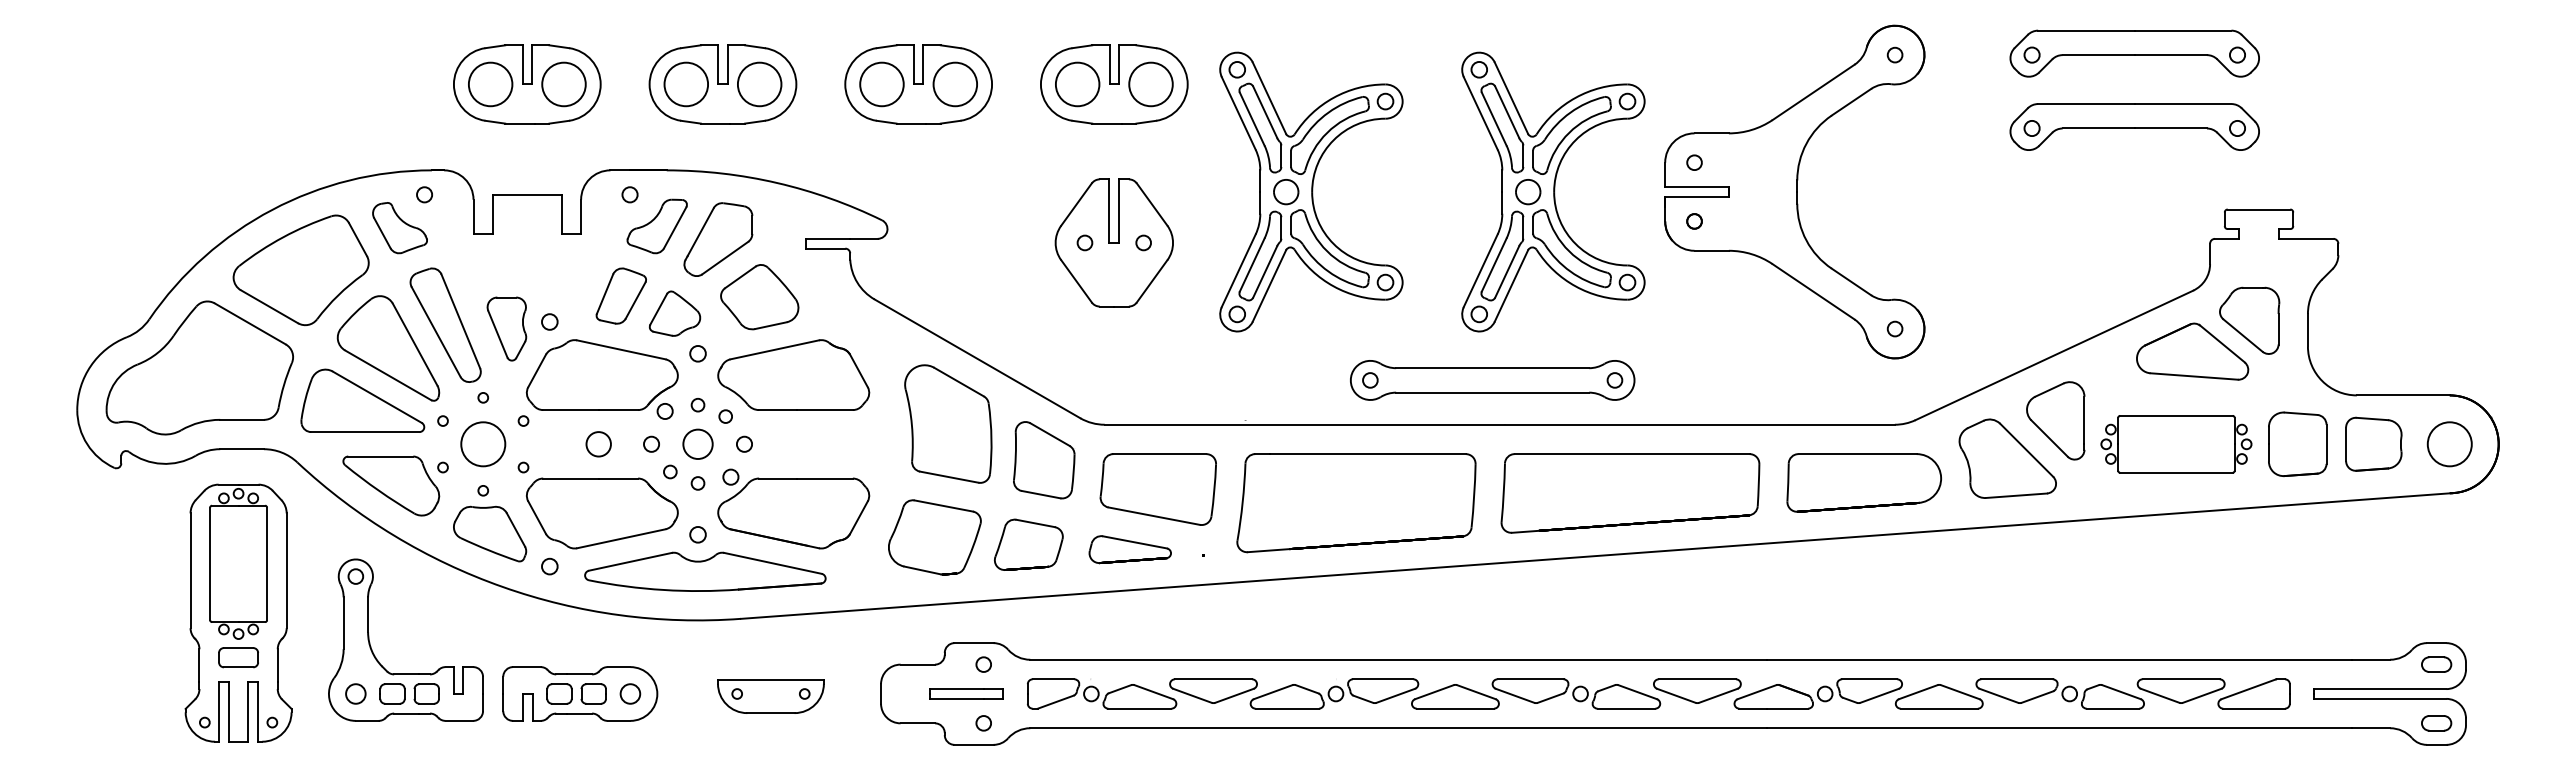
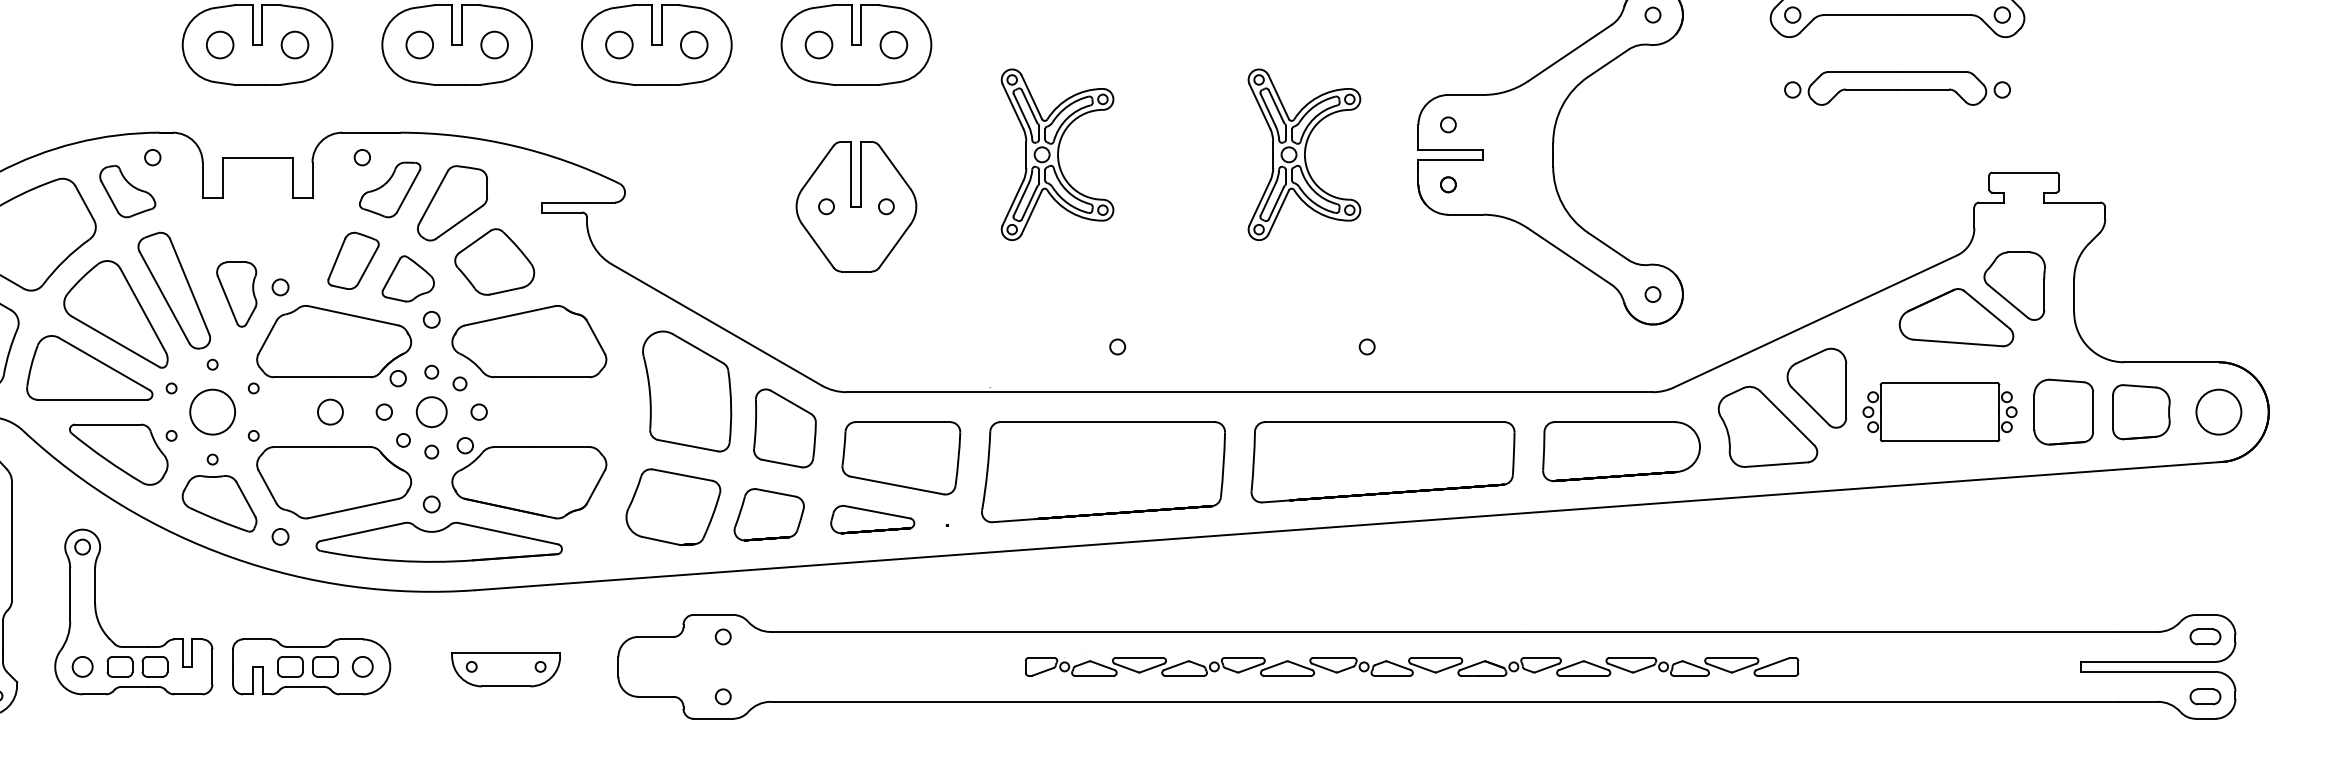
circle: (490, 84) -> (220, 45), size x0.6
circle: (563, 84) -> (294, 45), size x0.6
circle: (686, 84) -> (419, 45), size x0.6
circle: (759, 84) -> (494, 45), size x0.6
circle: (881, 84) -> (618, 45), size x0.6
circle: (955, 84) -> (694, 45), size x0.6
circle: (1077, 84) -> (818, 45), size x0.6
circle: (1150, 84) -> (893, 45), size x0.6
part: (2134, 126) -> (1897, 87), size x0.7
part: (1311, 191) -> (1057, 154), size x0.6
part: (1553, 191) -> (1304, 154), size x0.6
part: (1492, 380) -> (1242, 347), removed
part: (966, 693) -> (705, 666), removed
part: (1658, 693) -> (1411, 666), size x0.6

